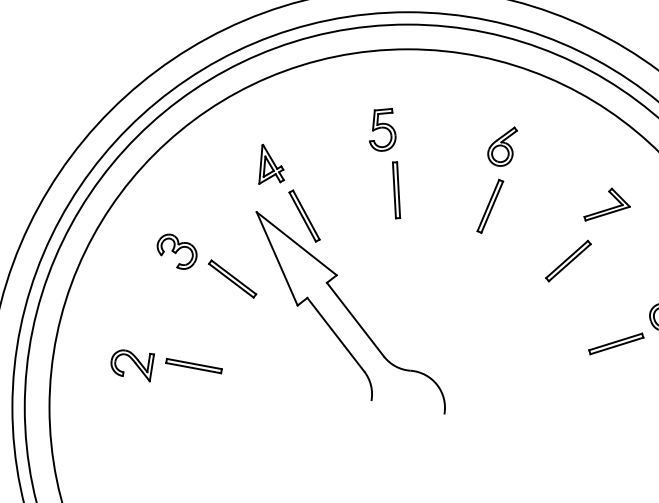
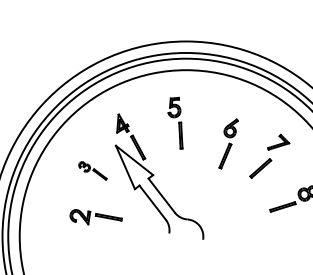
part: (496, 179) -> (228, 143), moved
part: (206, 265) -> (92, 170), size x0.6
part: (165, 366) -> (95, 217), moved

